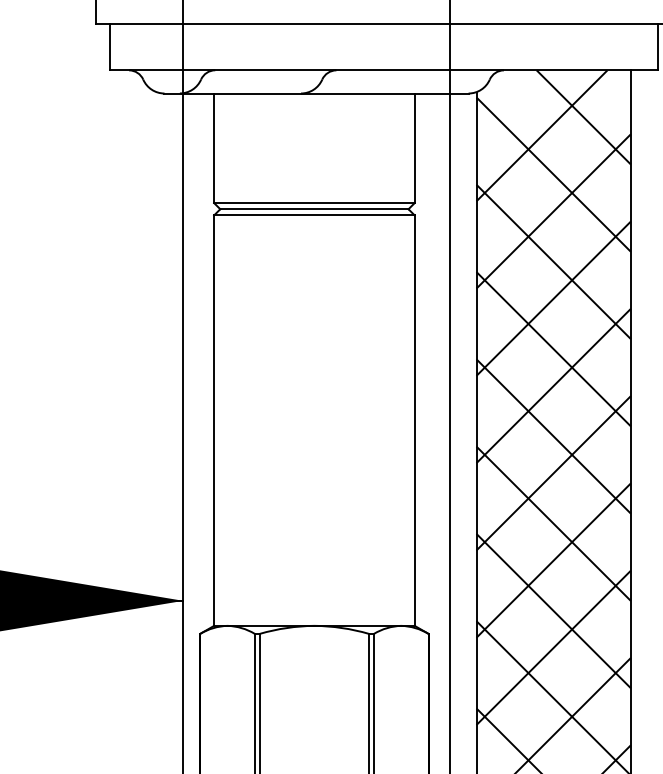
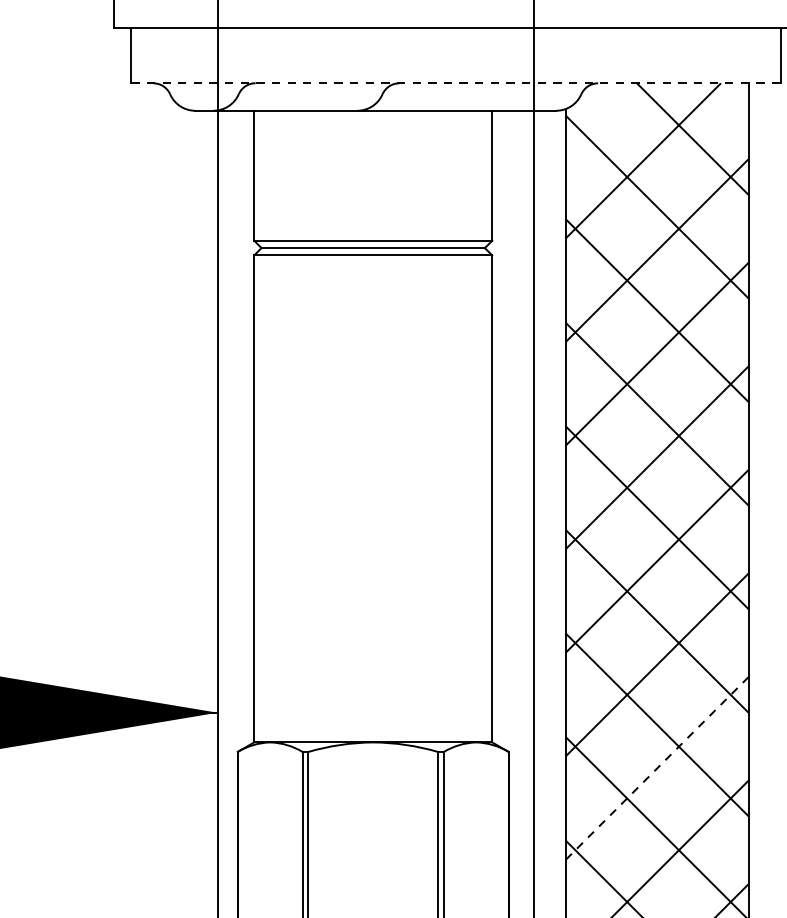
line: (384, 70) -> (456, 83), solid -> dashed
line: (553, 648) -> (656, 769), solid -> dashed

